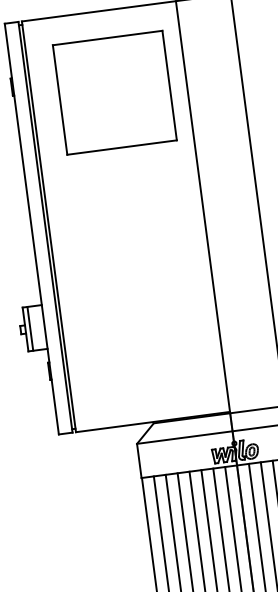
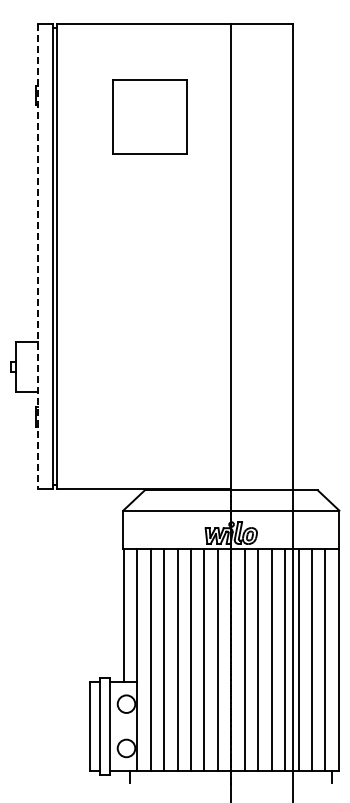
part: (114, 92) -> (149, 116), size x0.6
line: (31, 229) -> (37, 256), solid -> dashed
line: (30, 328) -> (21, 366), removed

